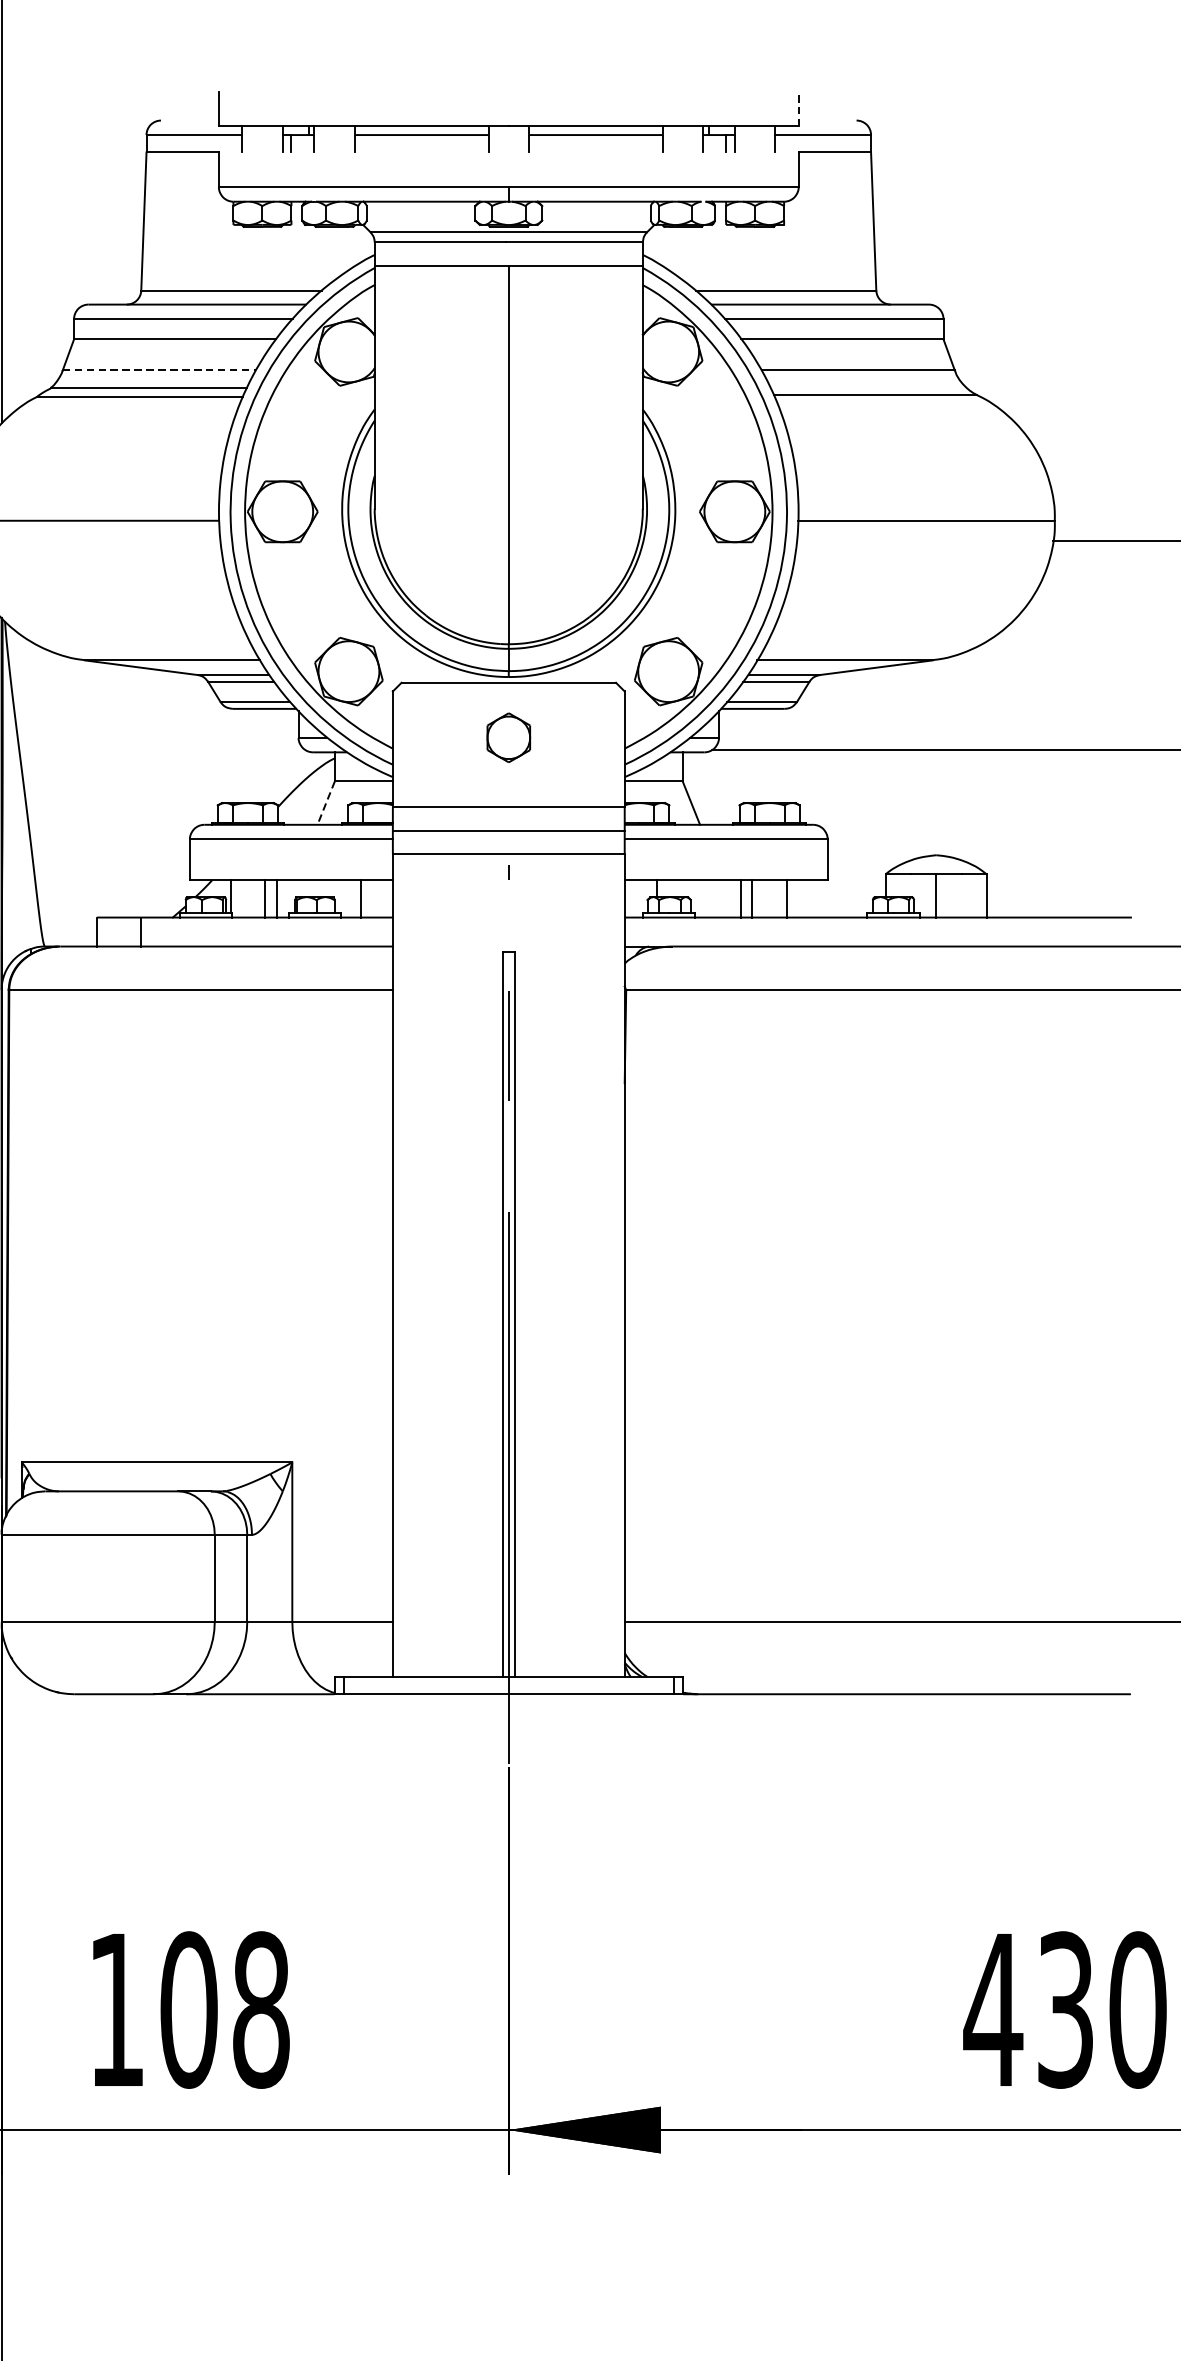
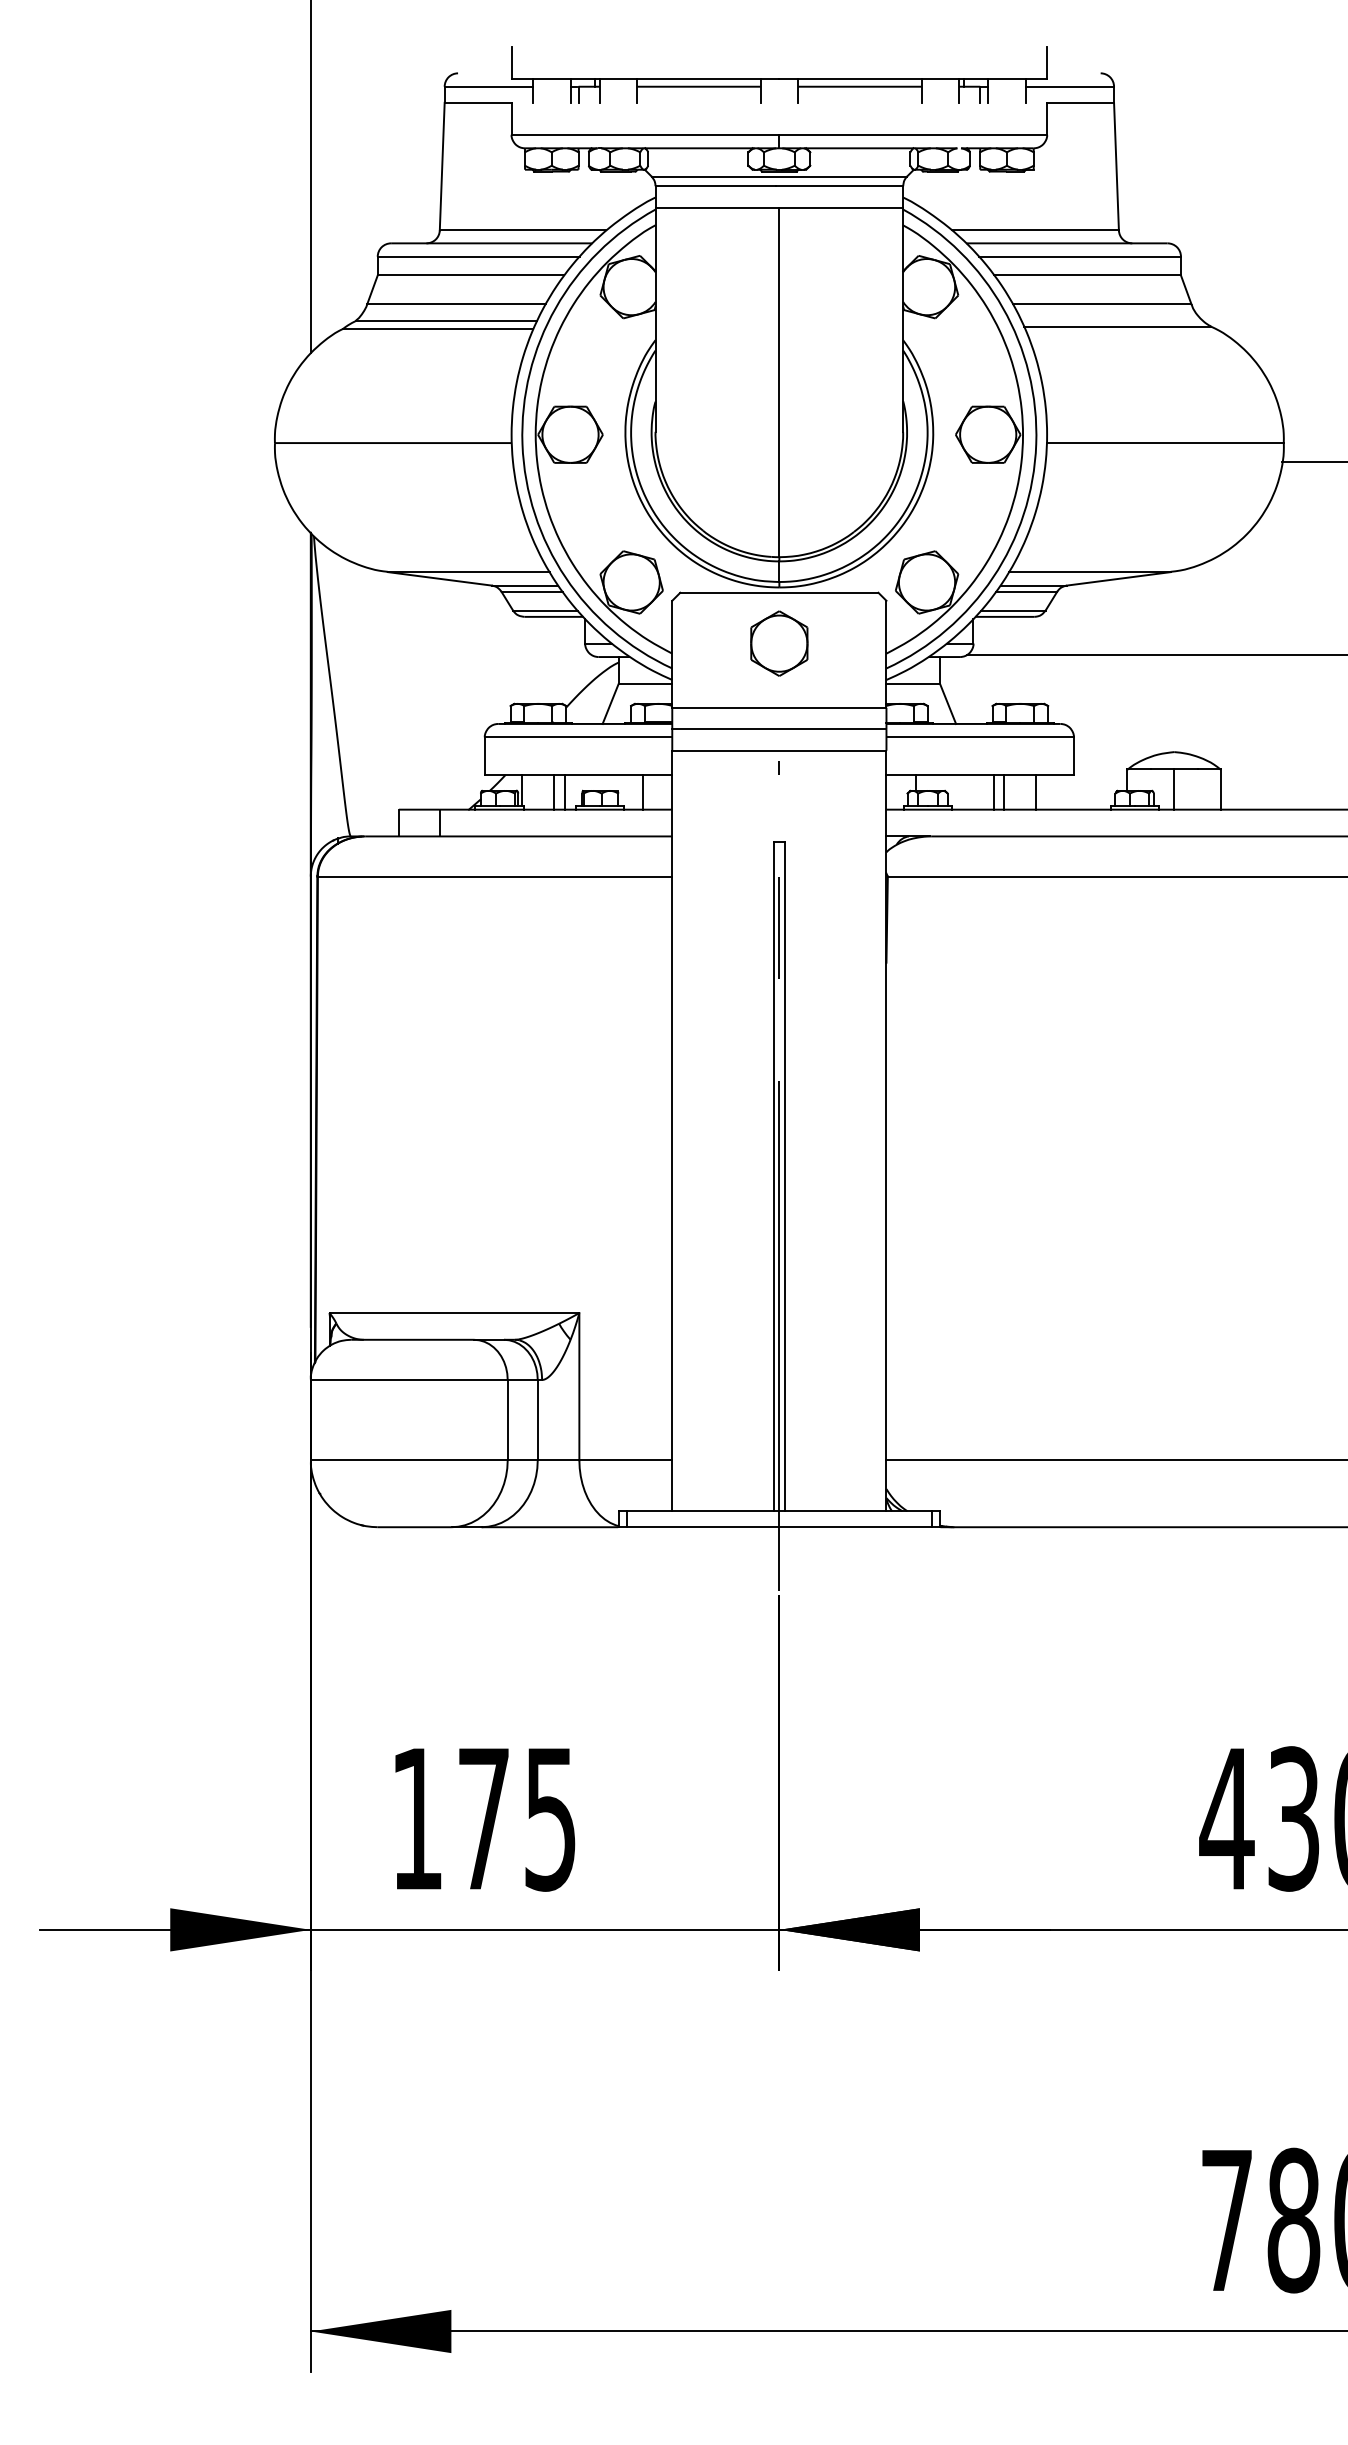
line: (799, 108) -> (1047, 62), dashed -> solid
line: (160, 370) -> (457, 304), dashed -> solid
part: (508, 737) -> (779, 643), size x1.43
line: (326, 802) -> (610, 703), dashed -> solid
text: (225, 2009) -> (517, 1818), 108 -> 175

